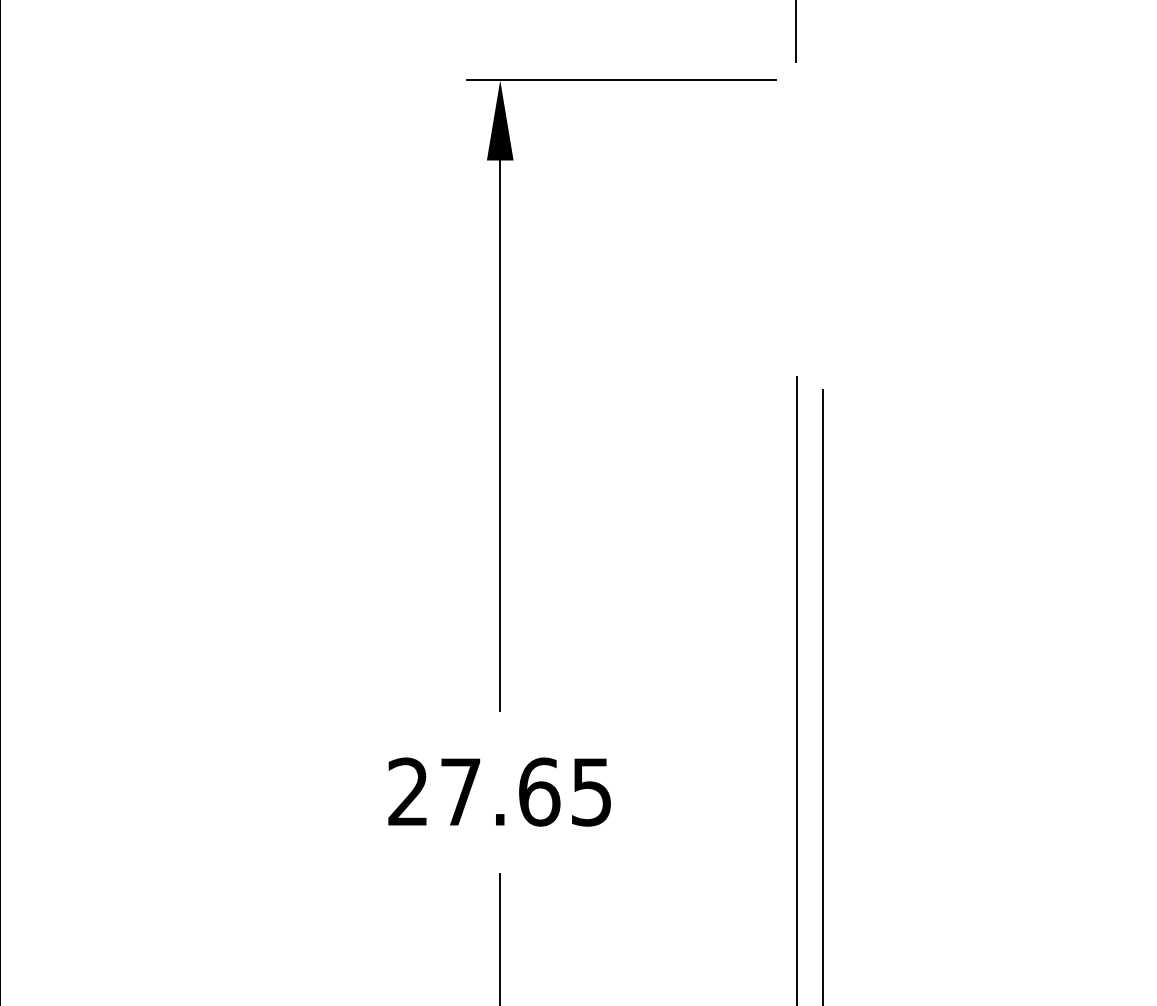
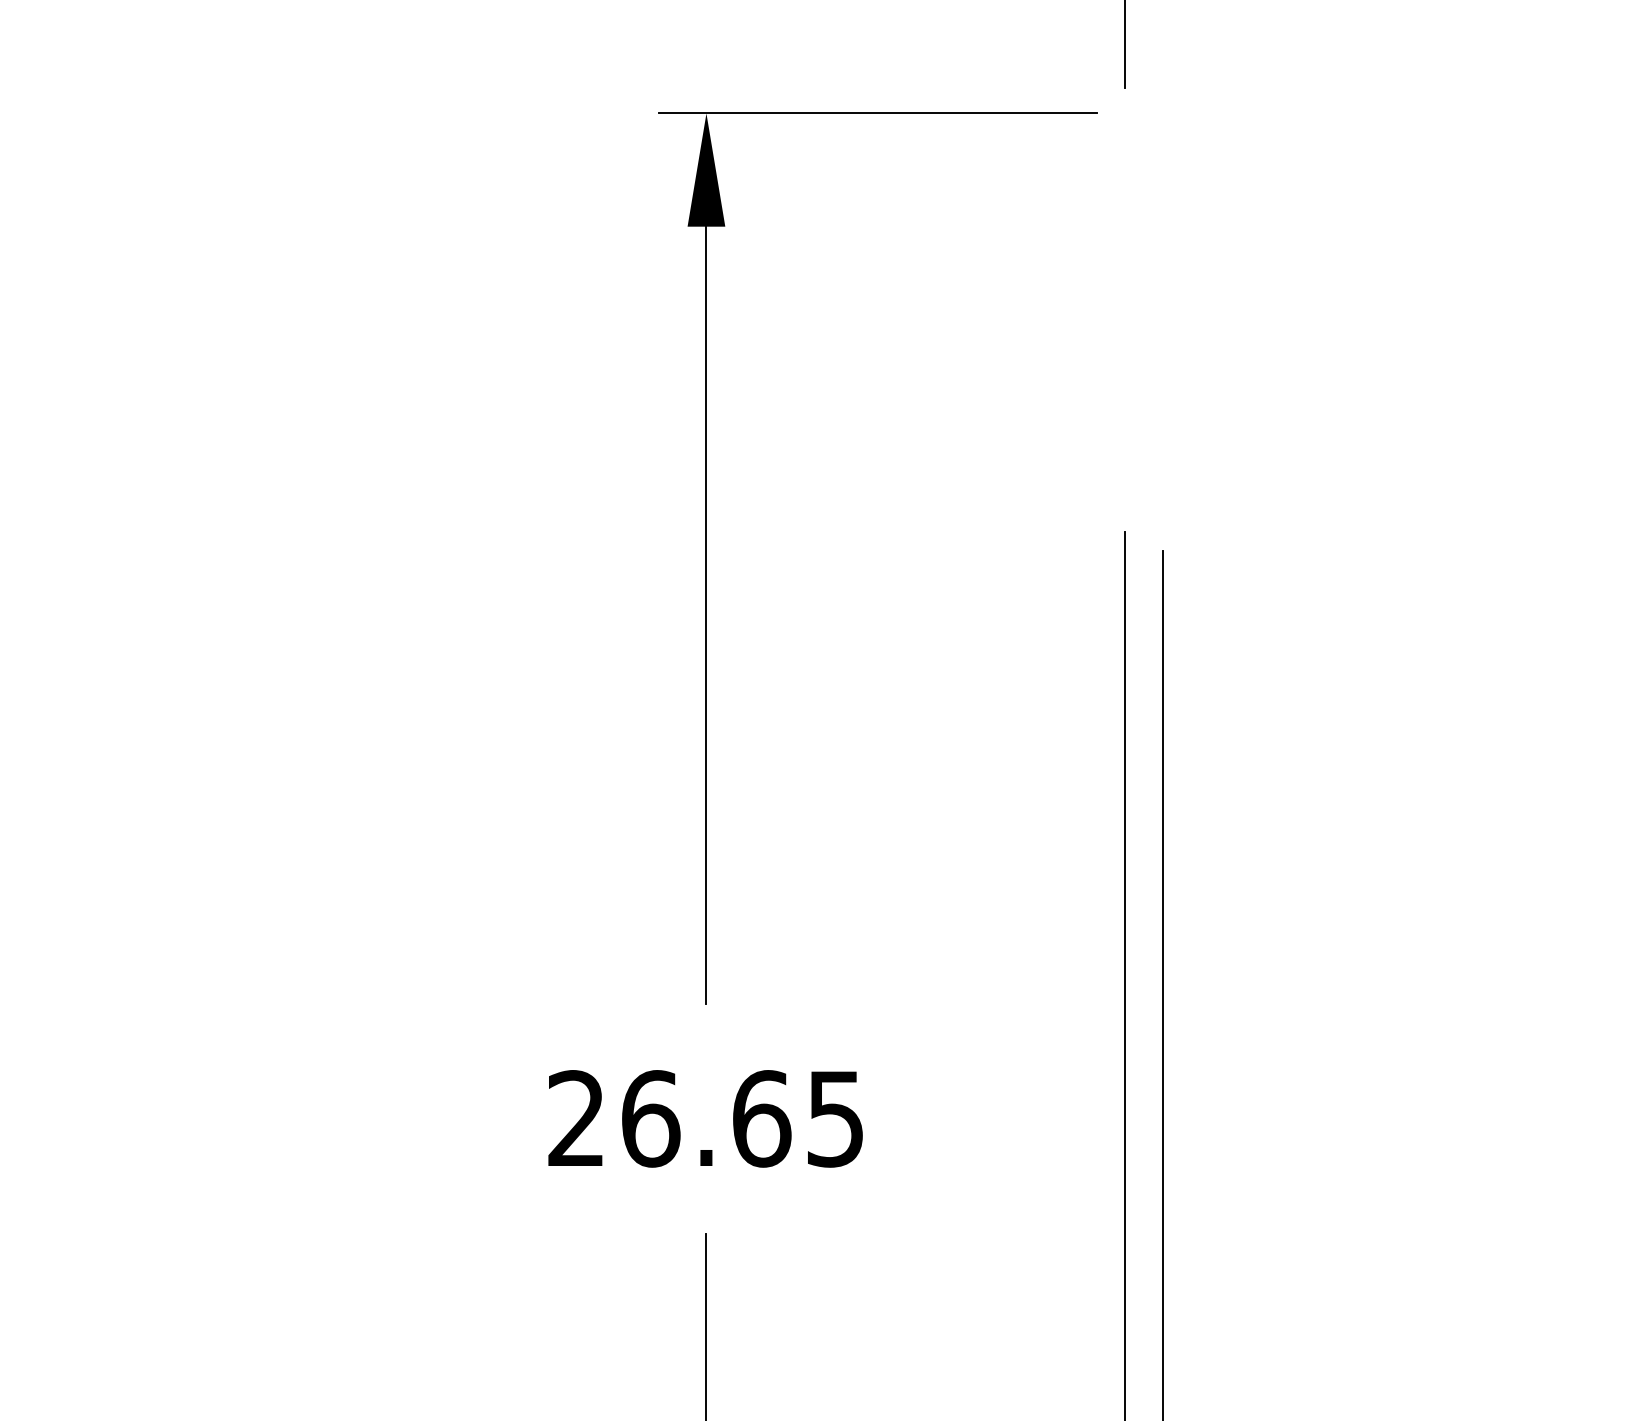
text: (461, 791) -> (651, 1118), 27.65 -> 26.65

